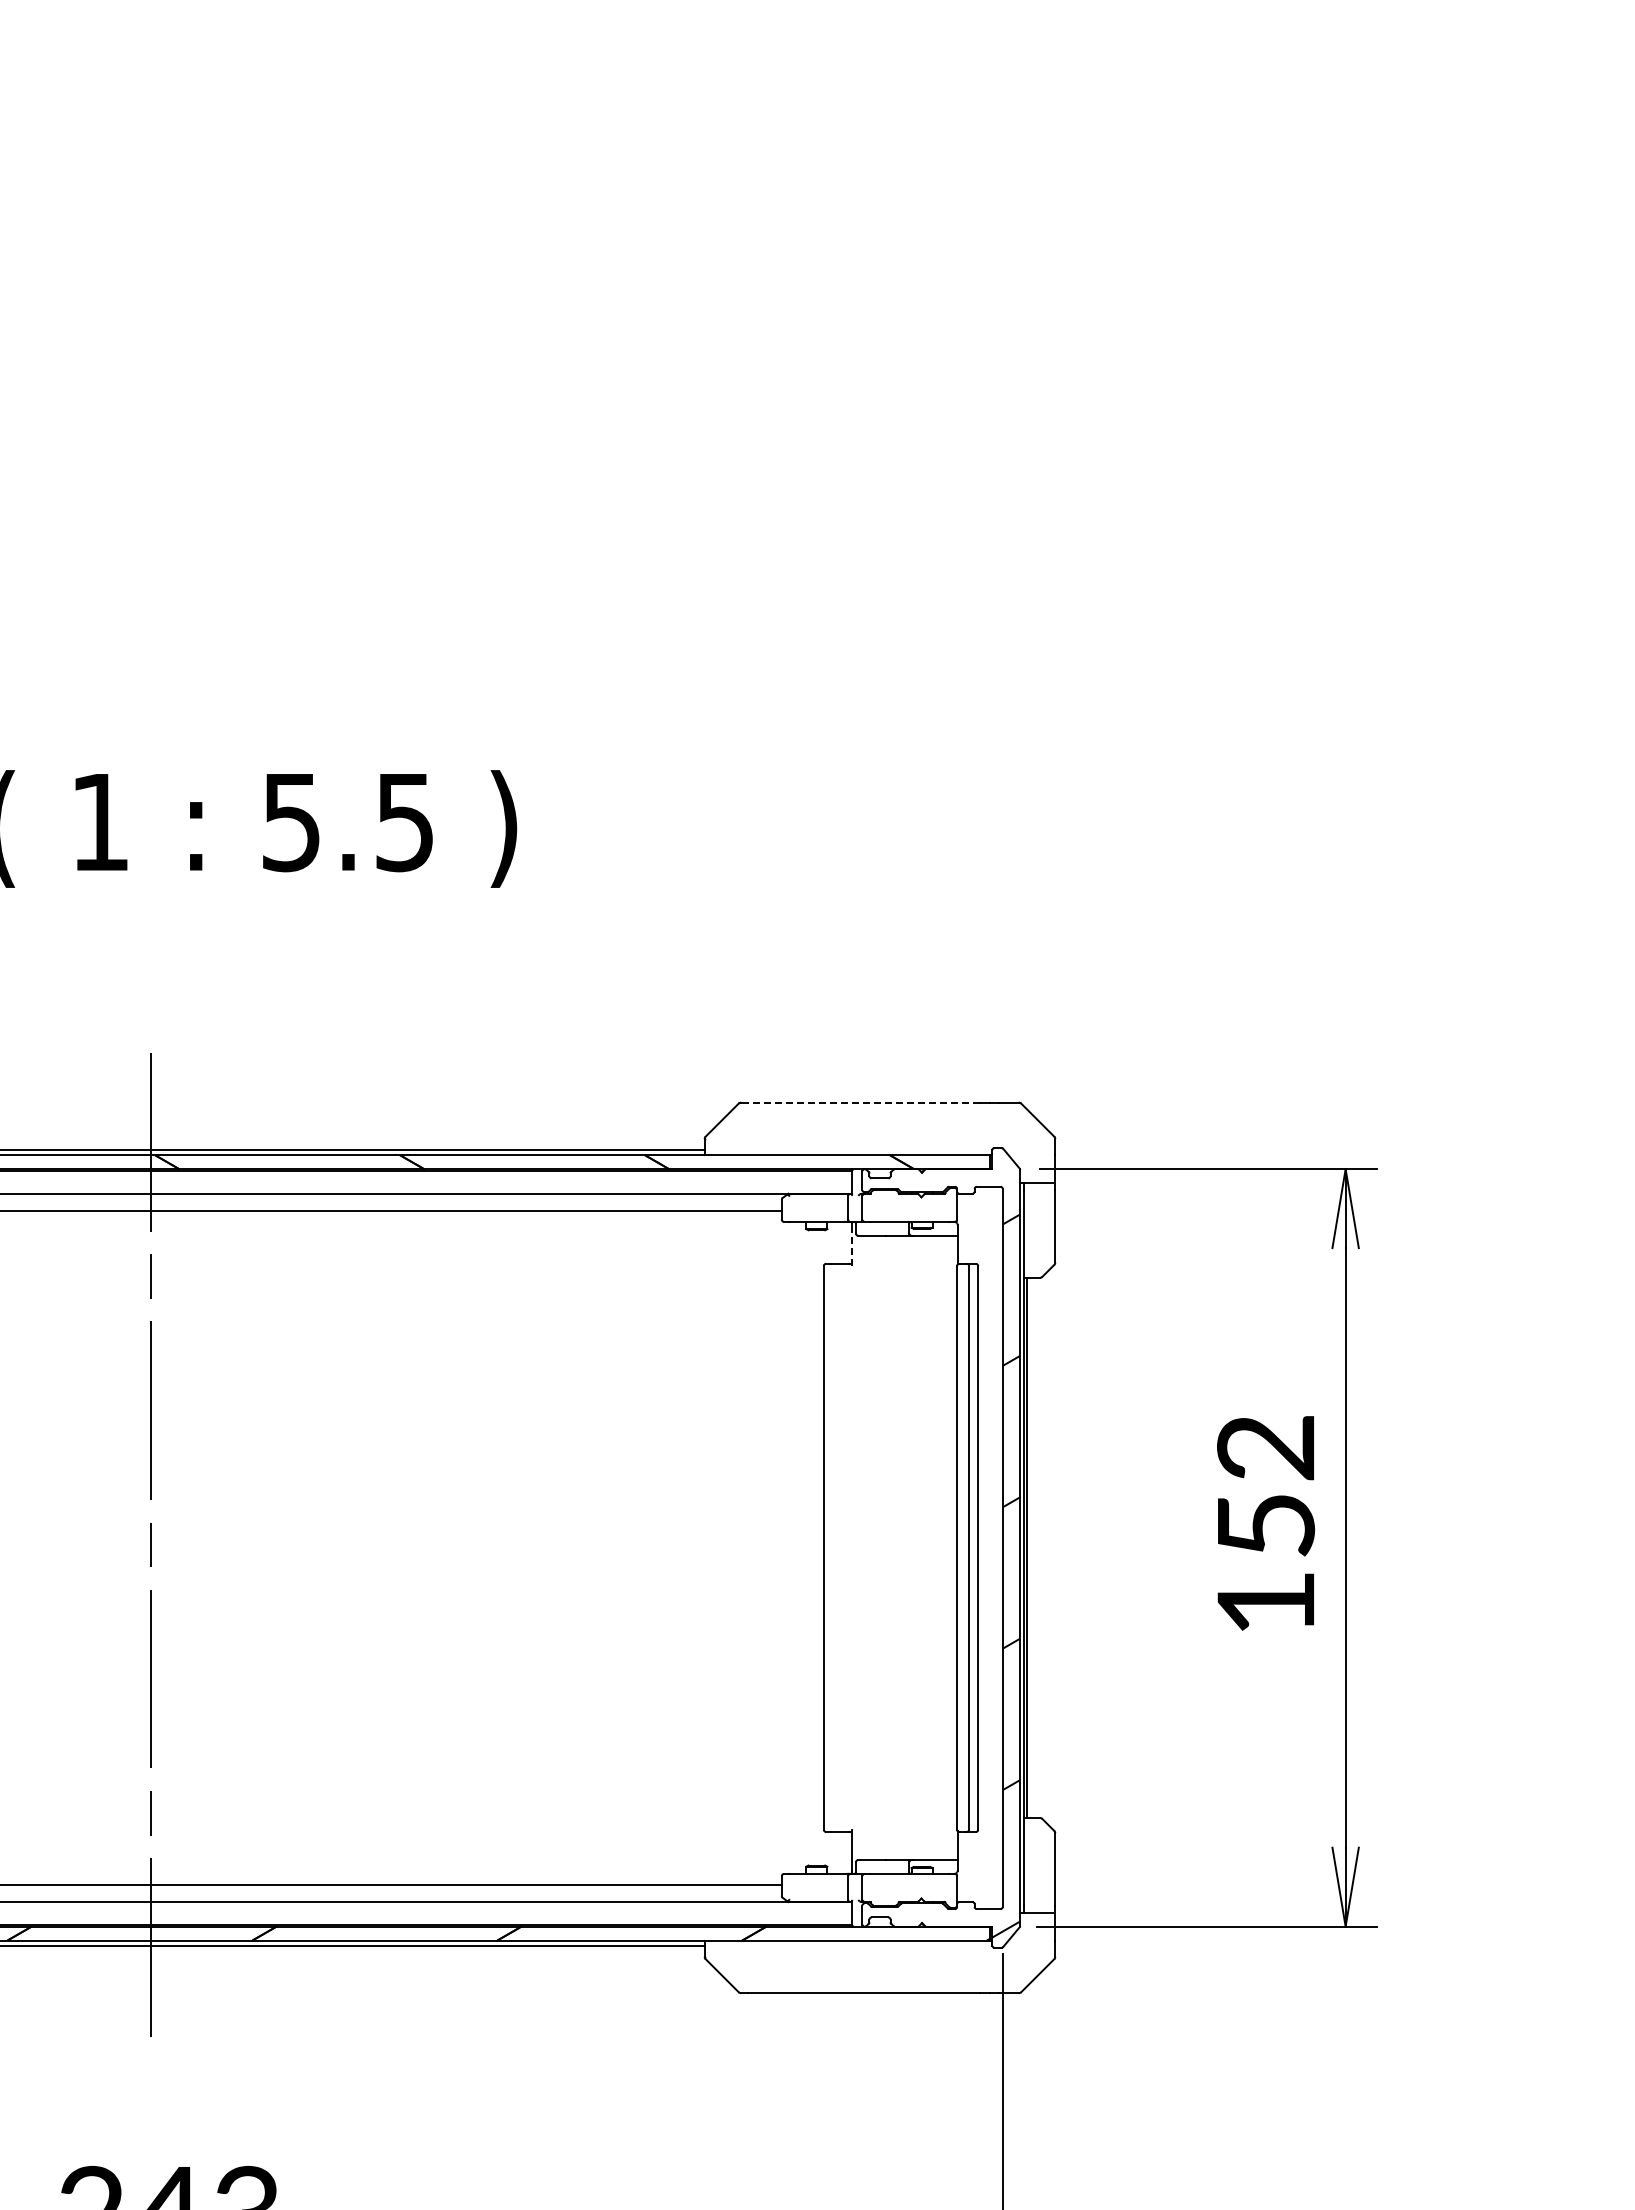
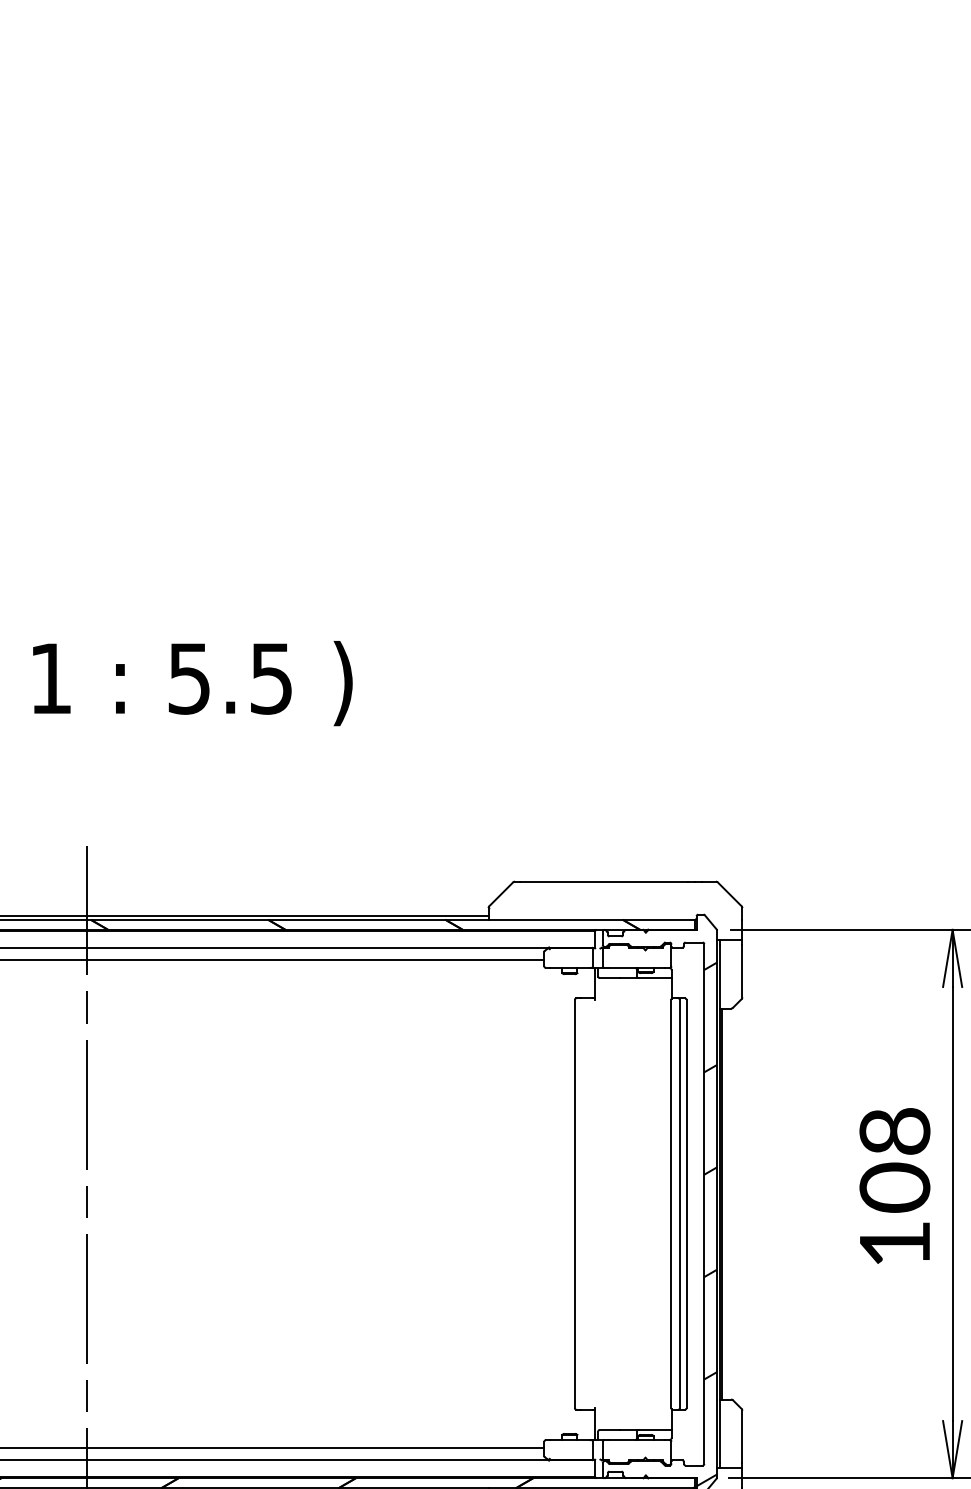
line: (863, 1102) -> (603, 881), dashed -> solid
line: (851, 1245) -> (594, 985), dashed -> solid
text: (1266, 1487) -> (895, 1160), 152 -> 108

